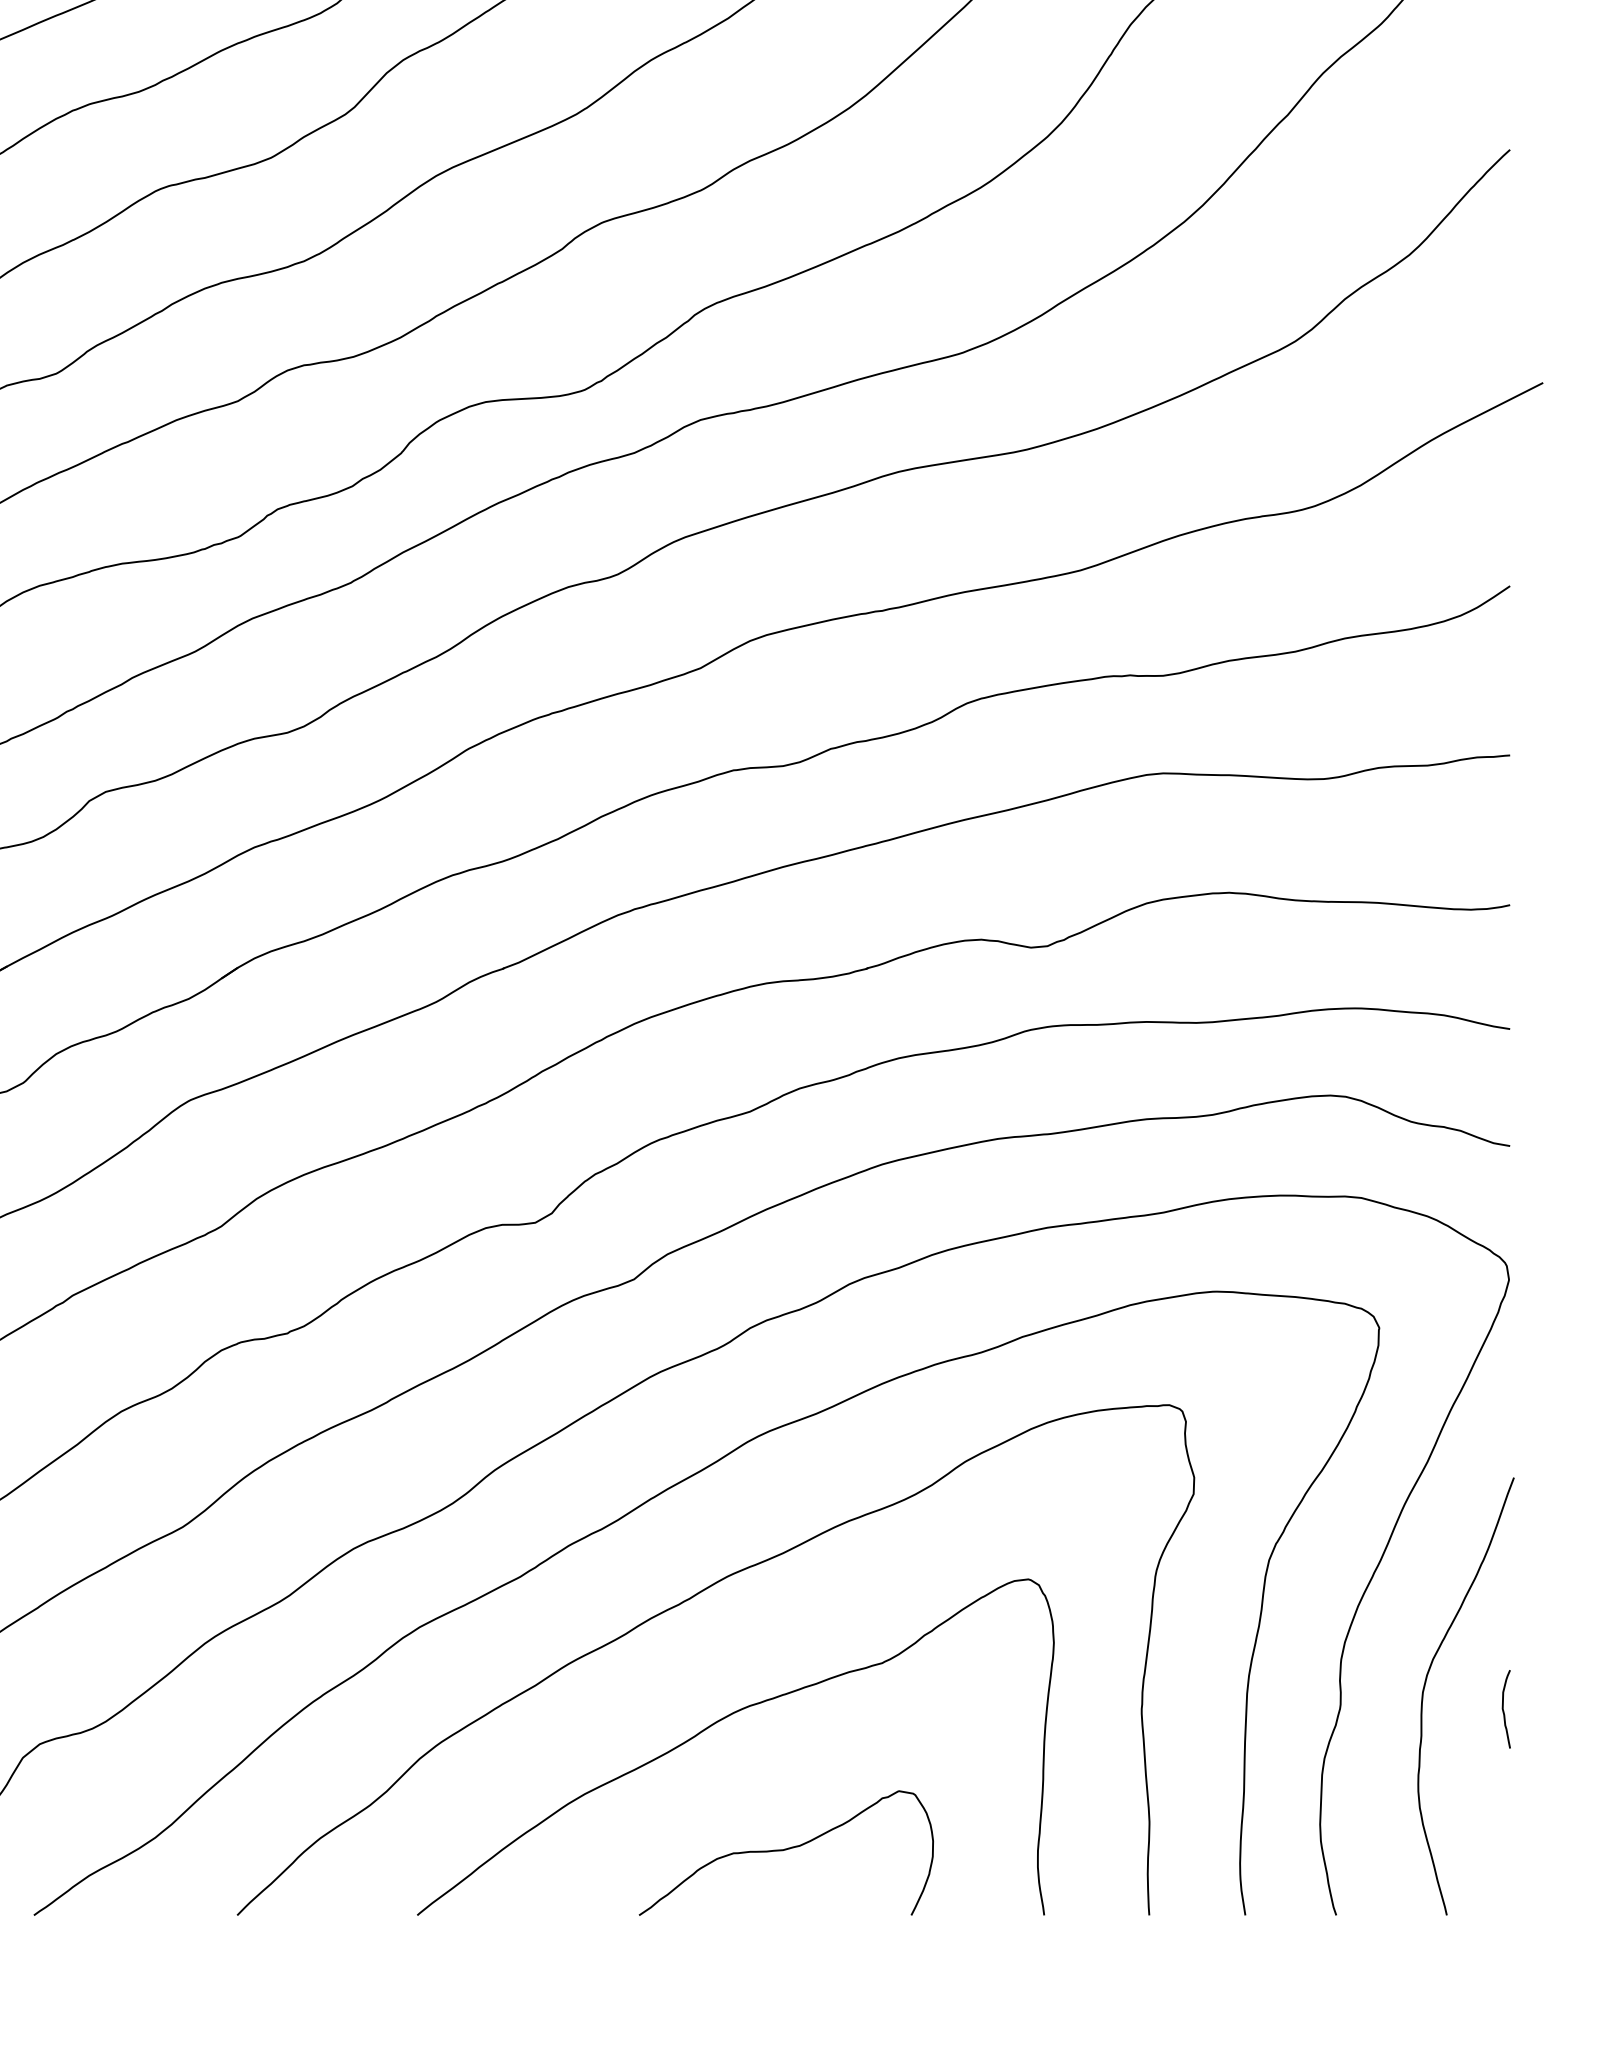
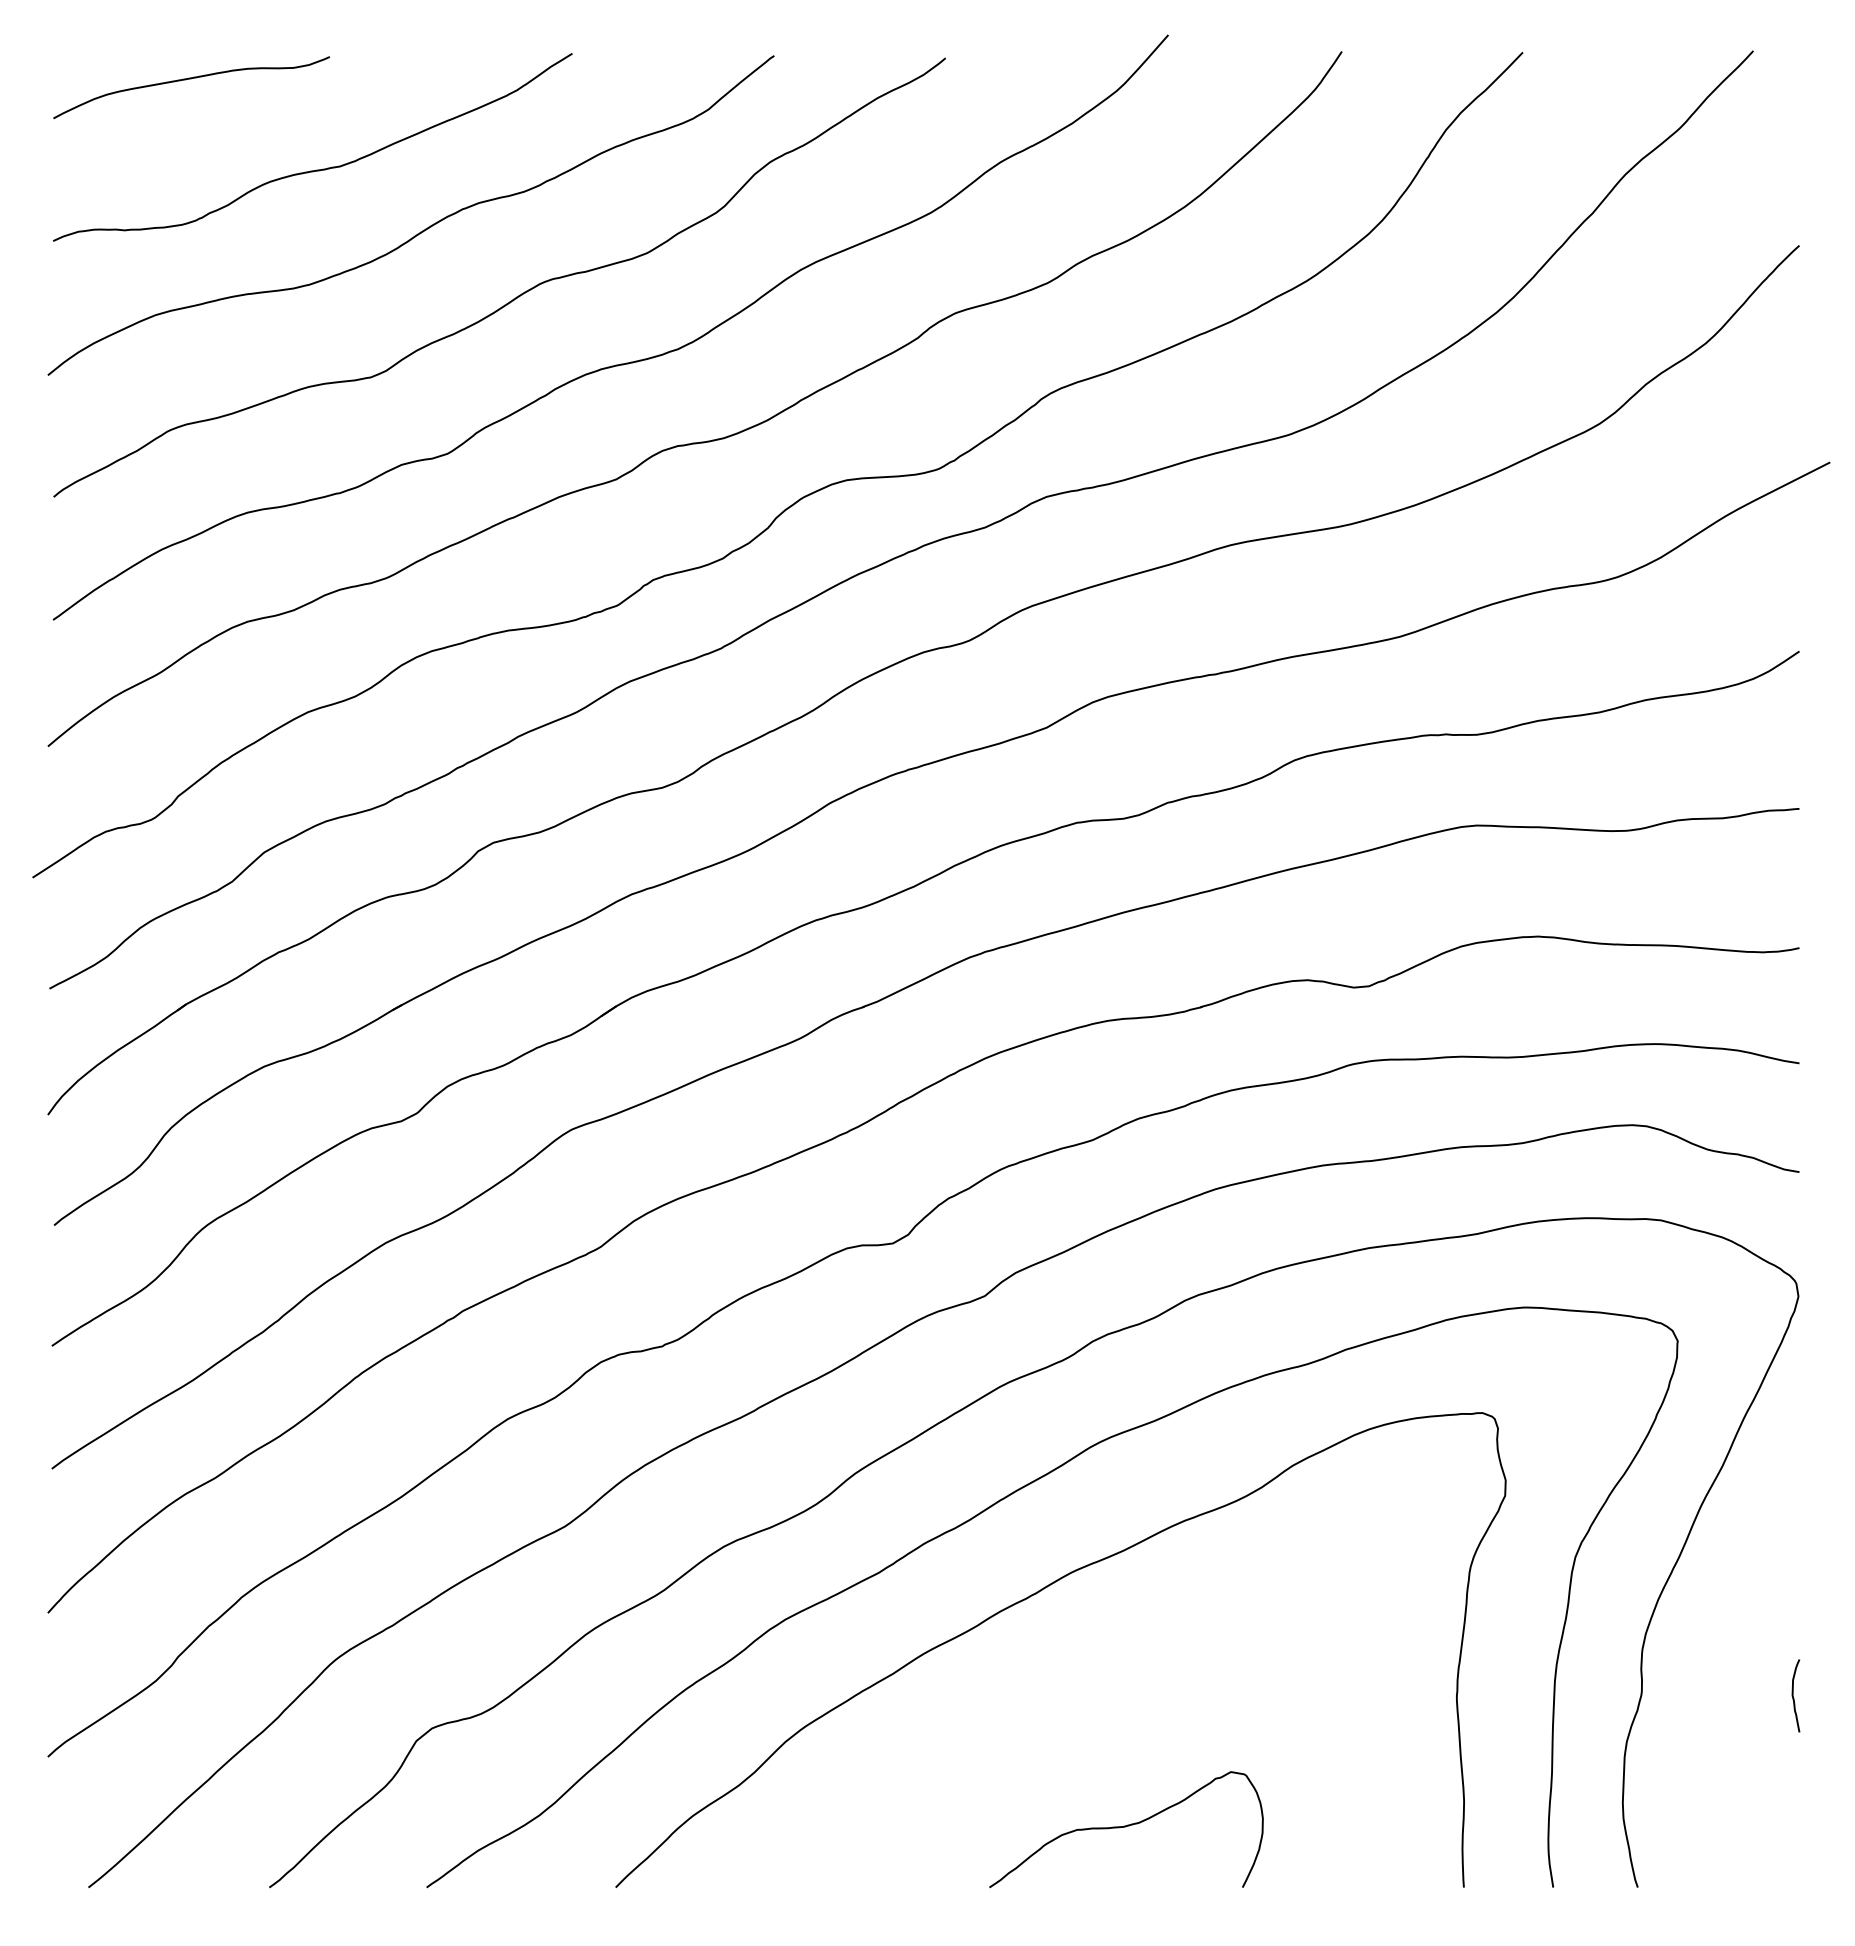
curve: (1426, 1684) -> (1721, 1672), removed
curve: (721, 1720) -> (1066, 1706), removed

